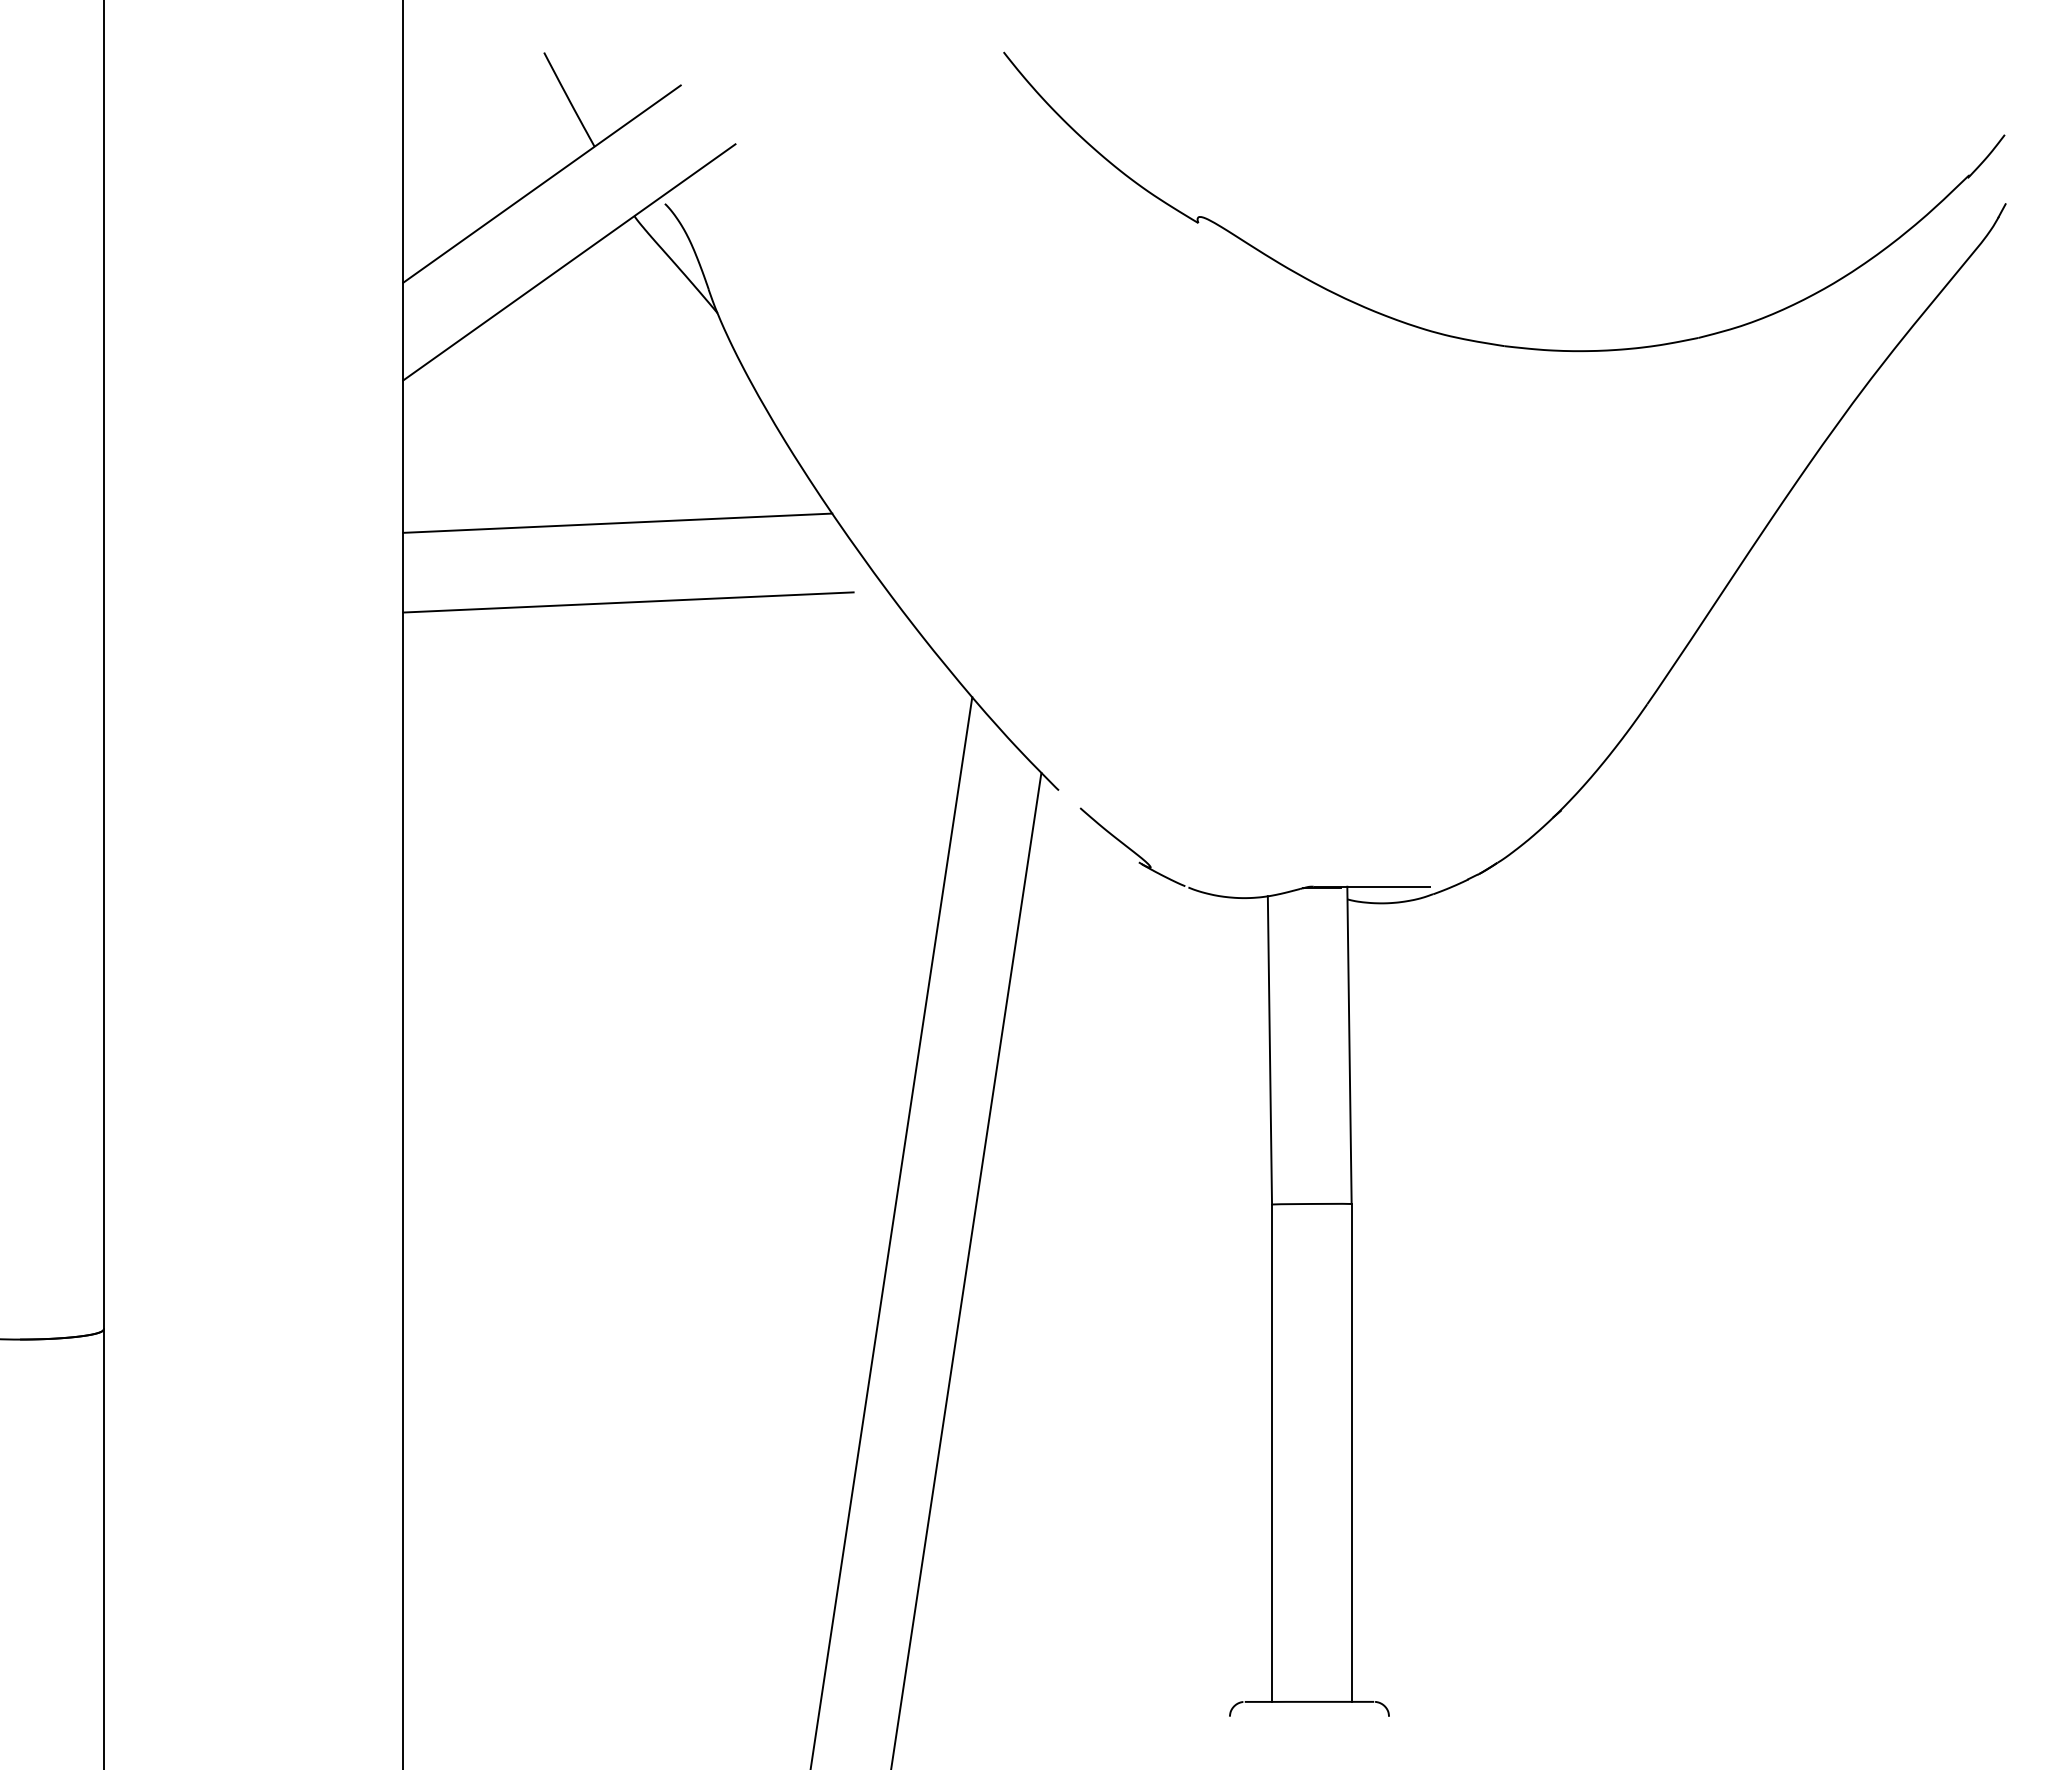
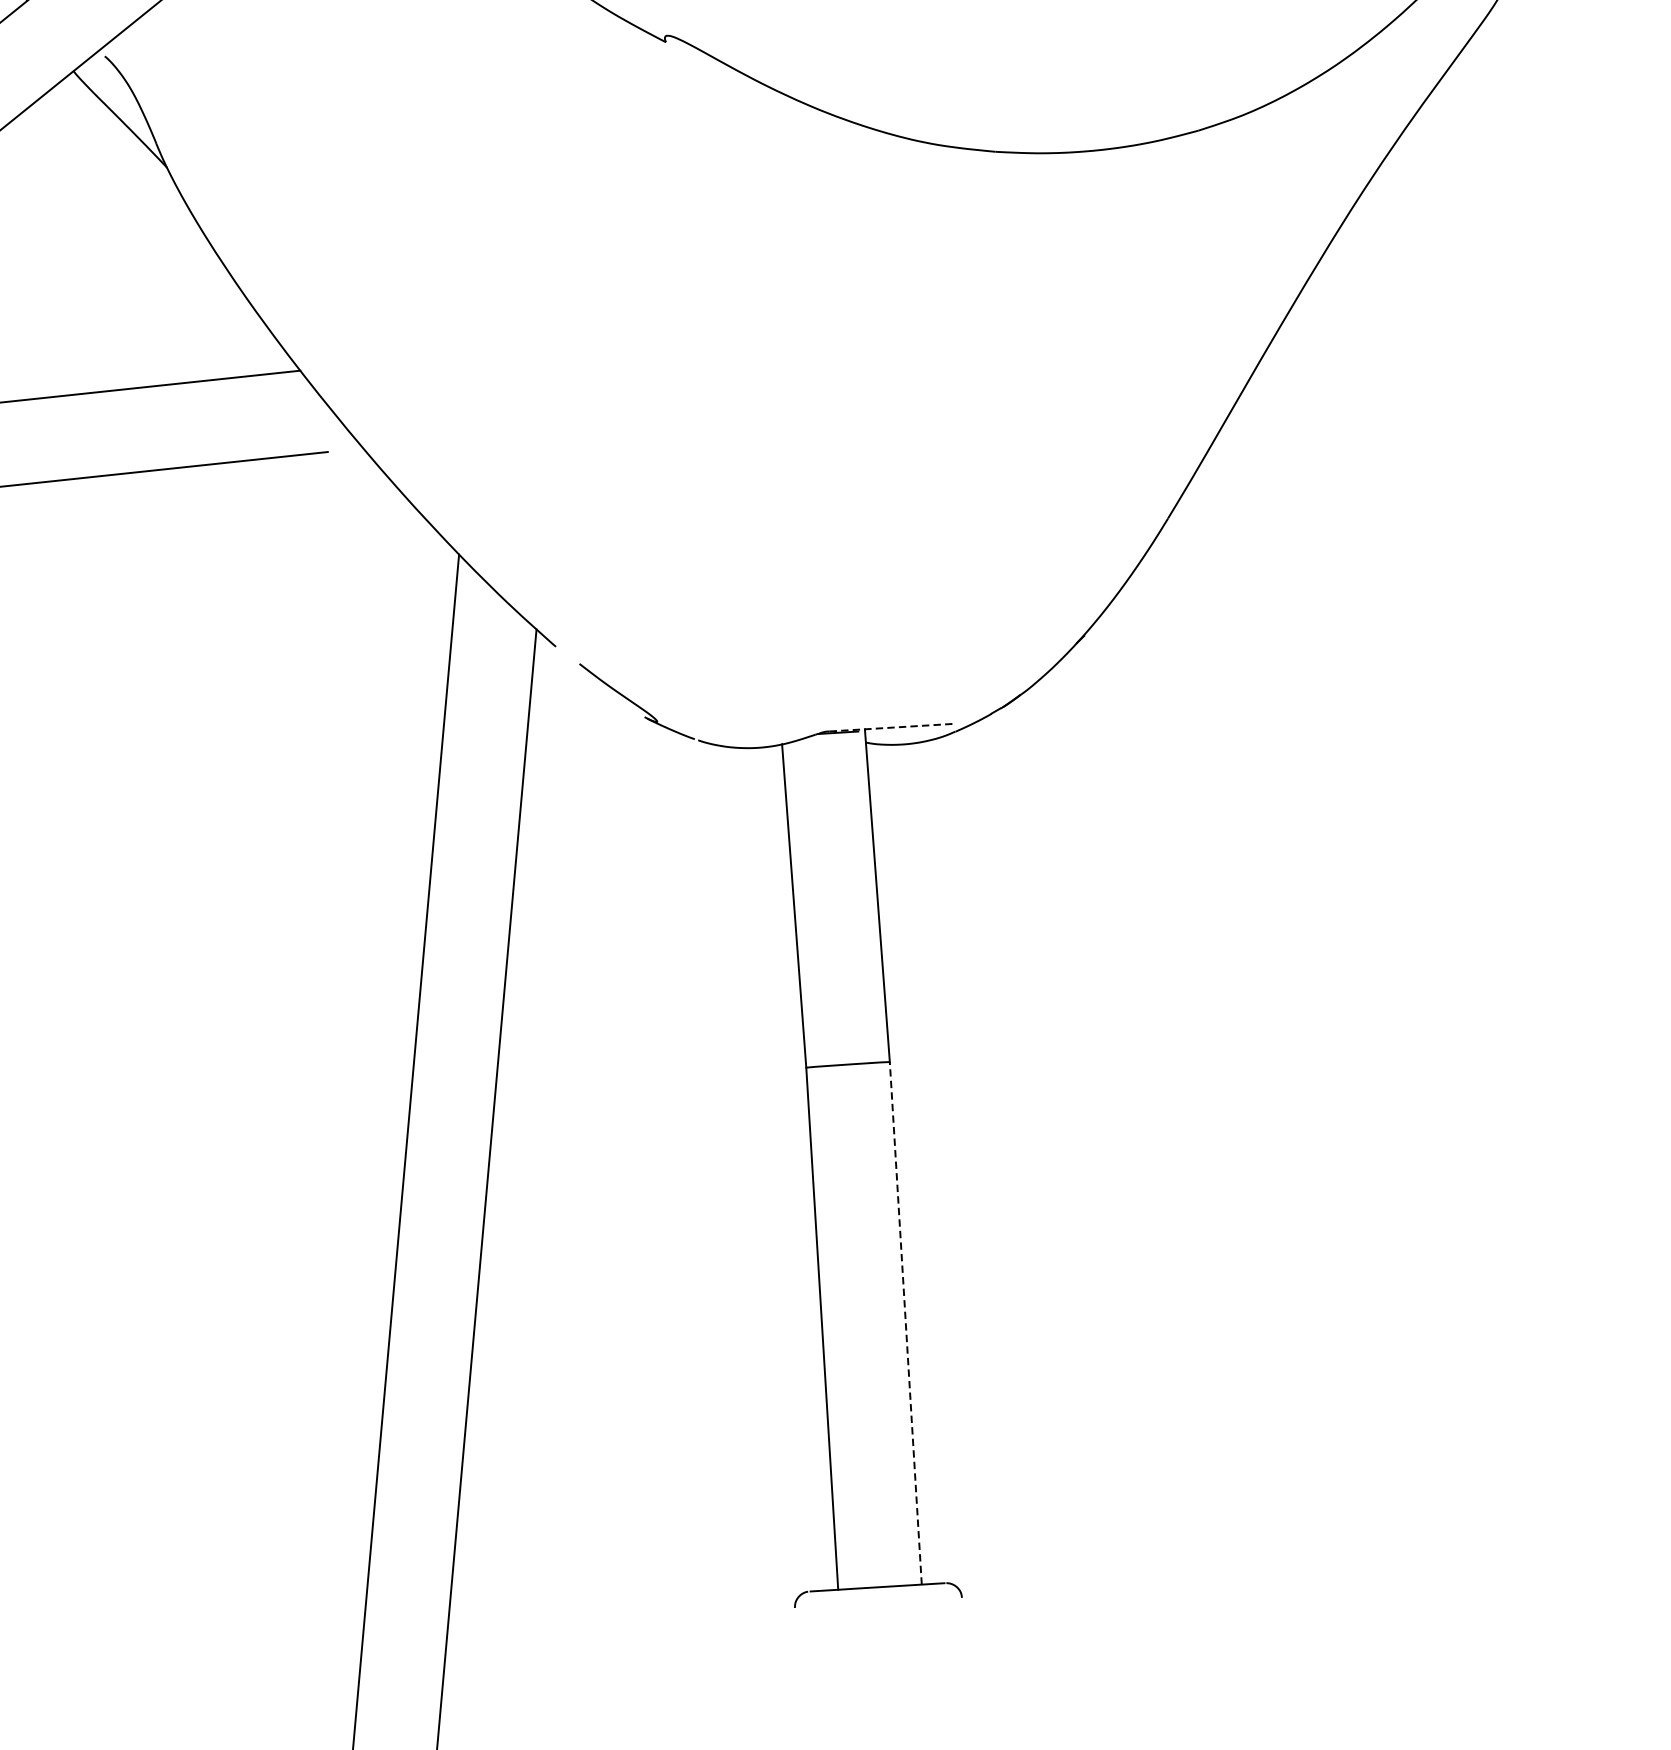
line: (1372, 886) -> (891, 727), solid -> dashed
line: (1351, 1452) -> (905, 1322), solid -> dashed

